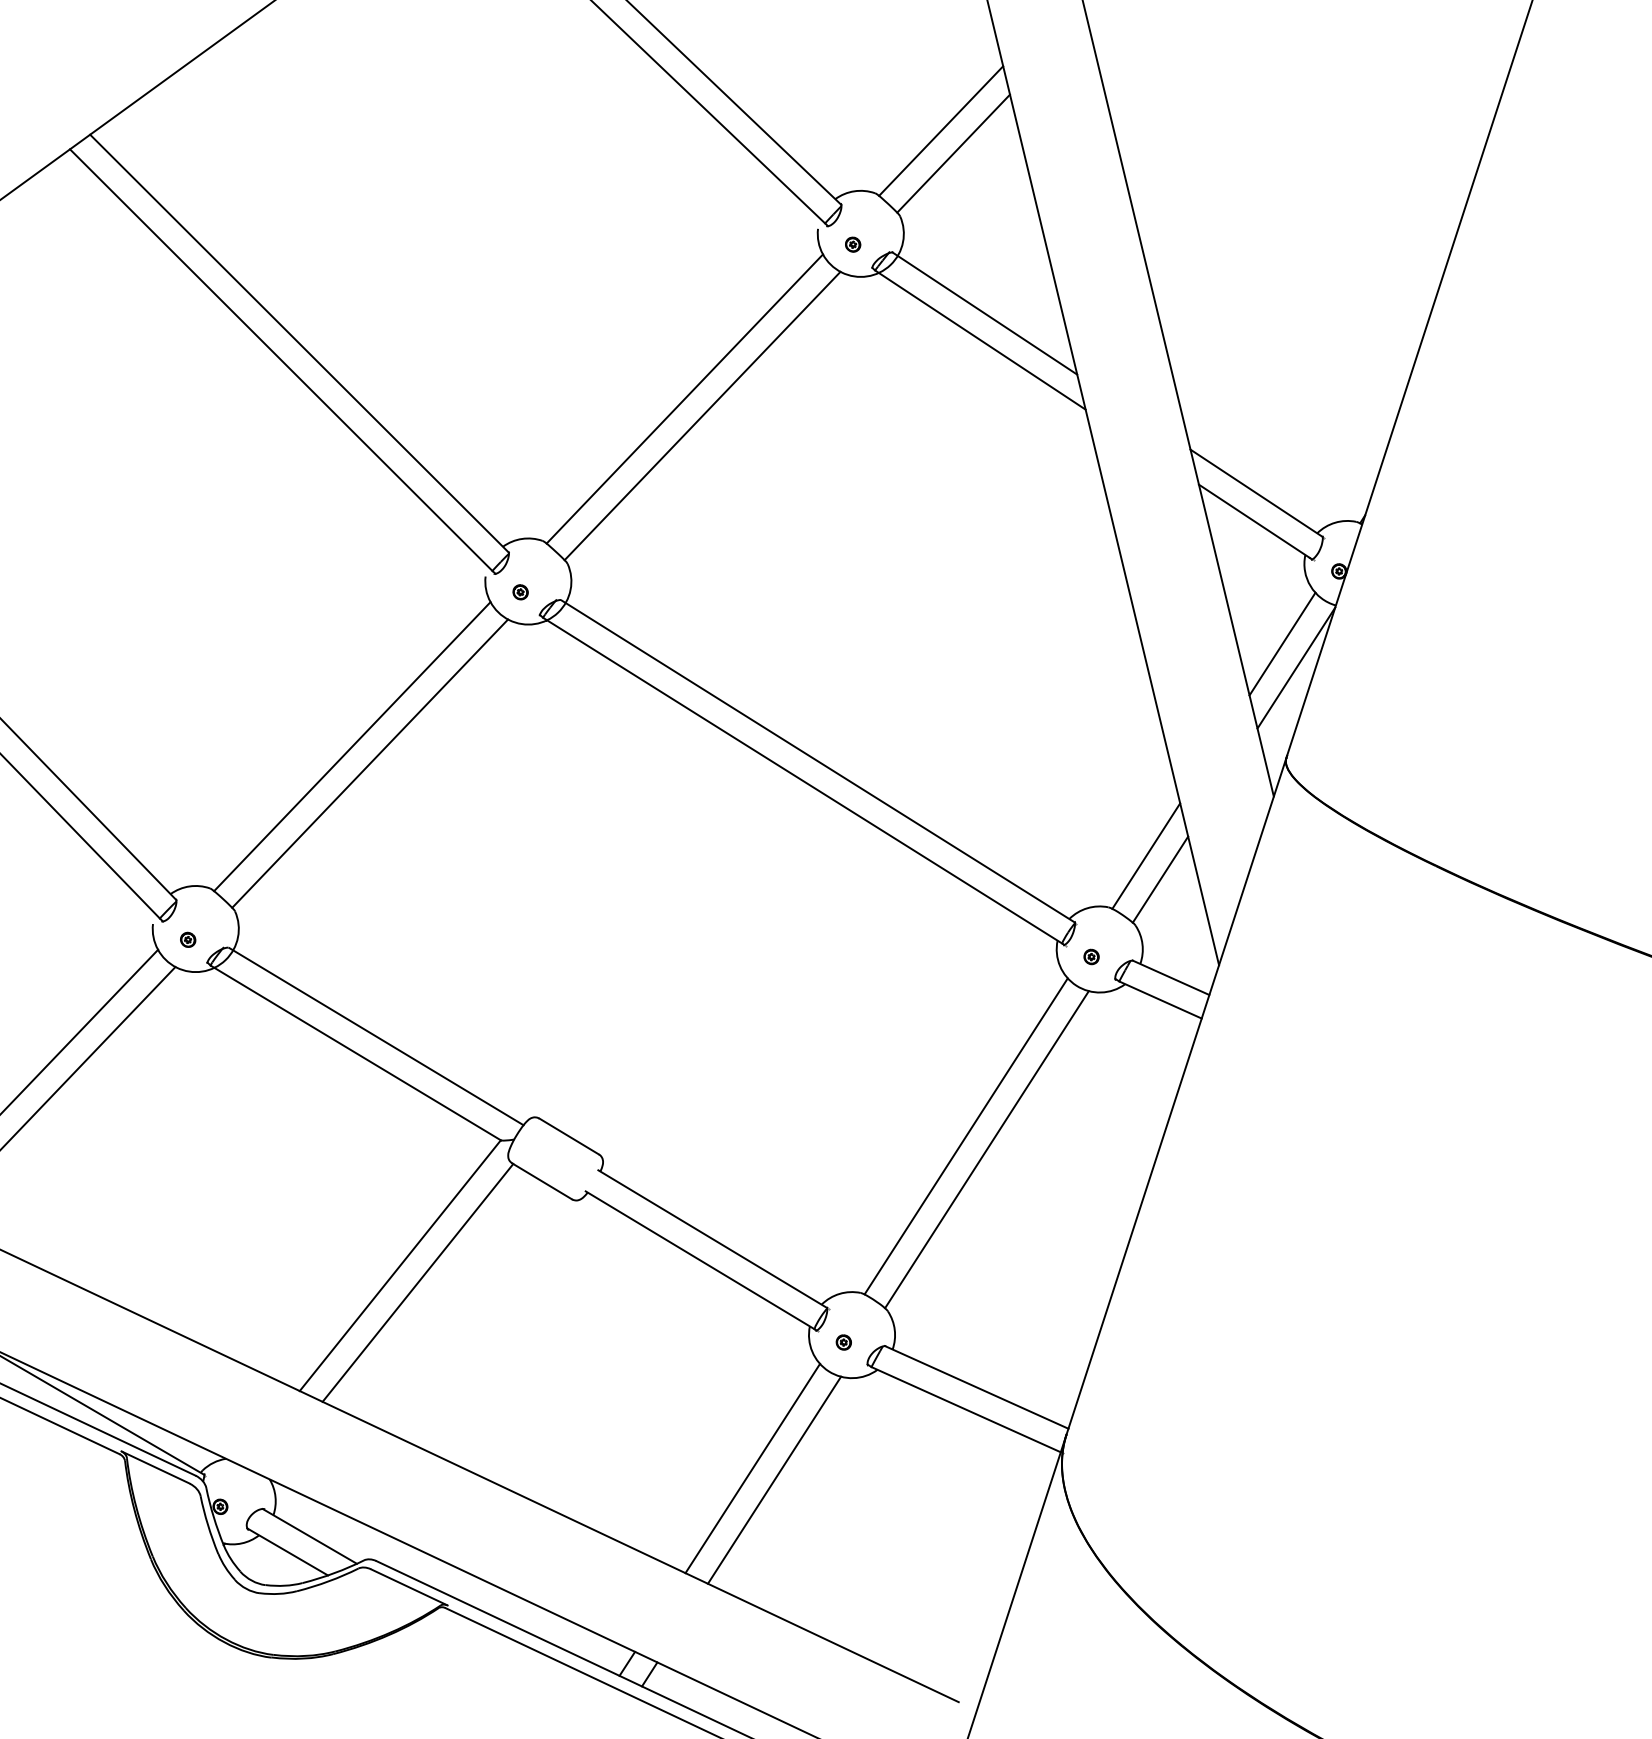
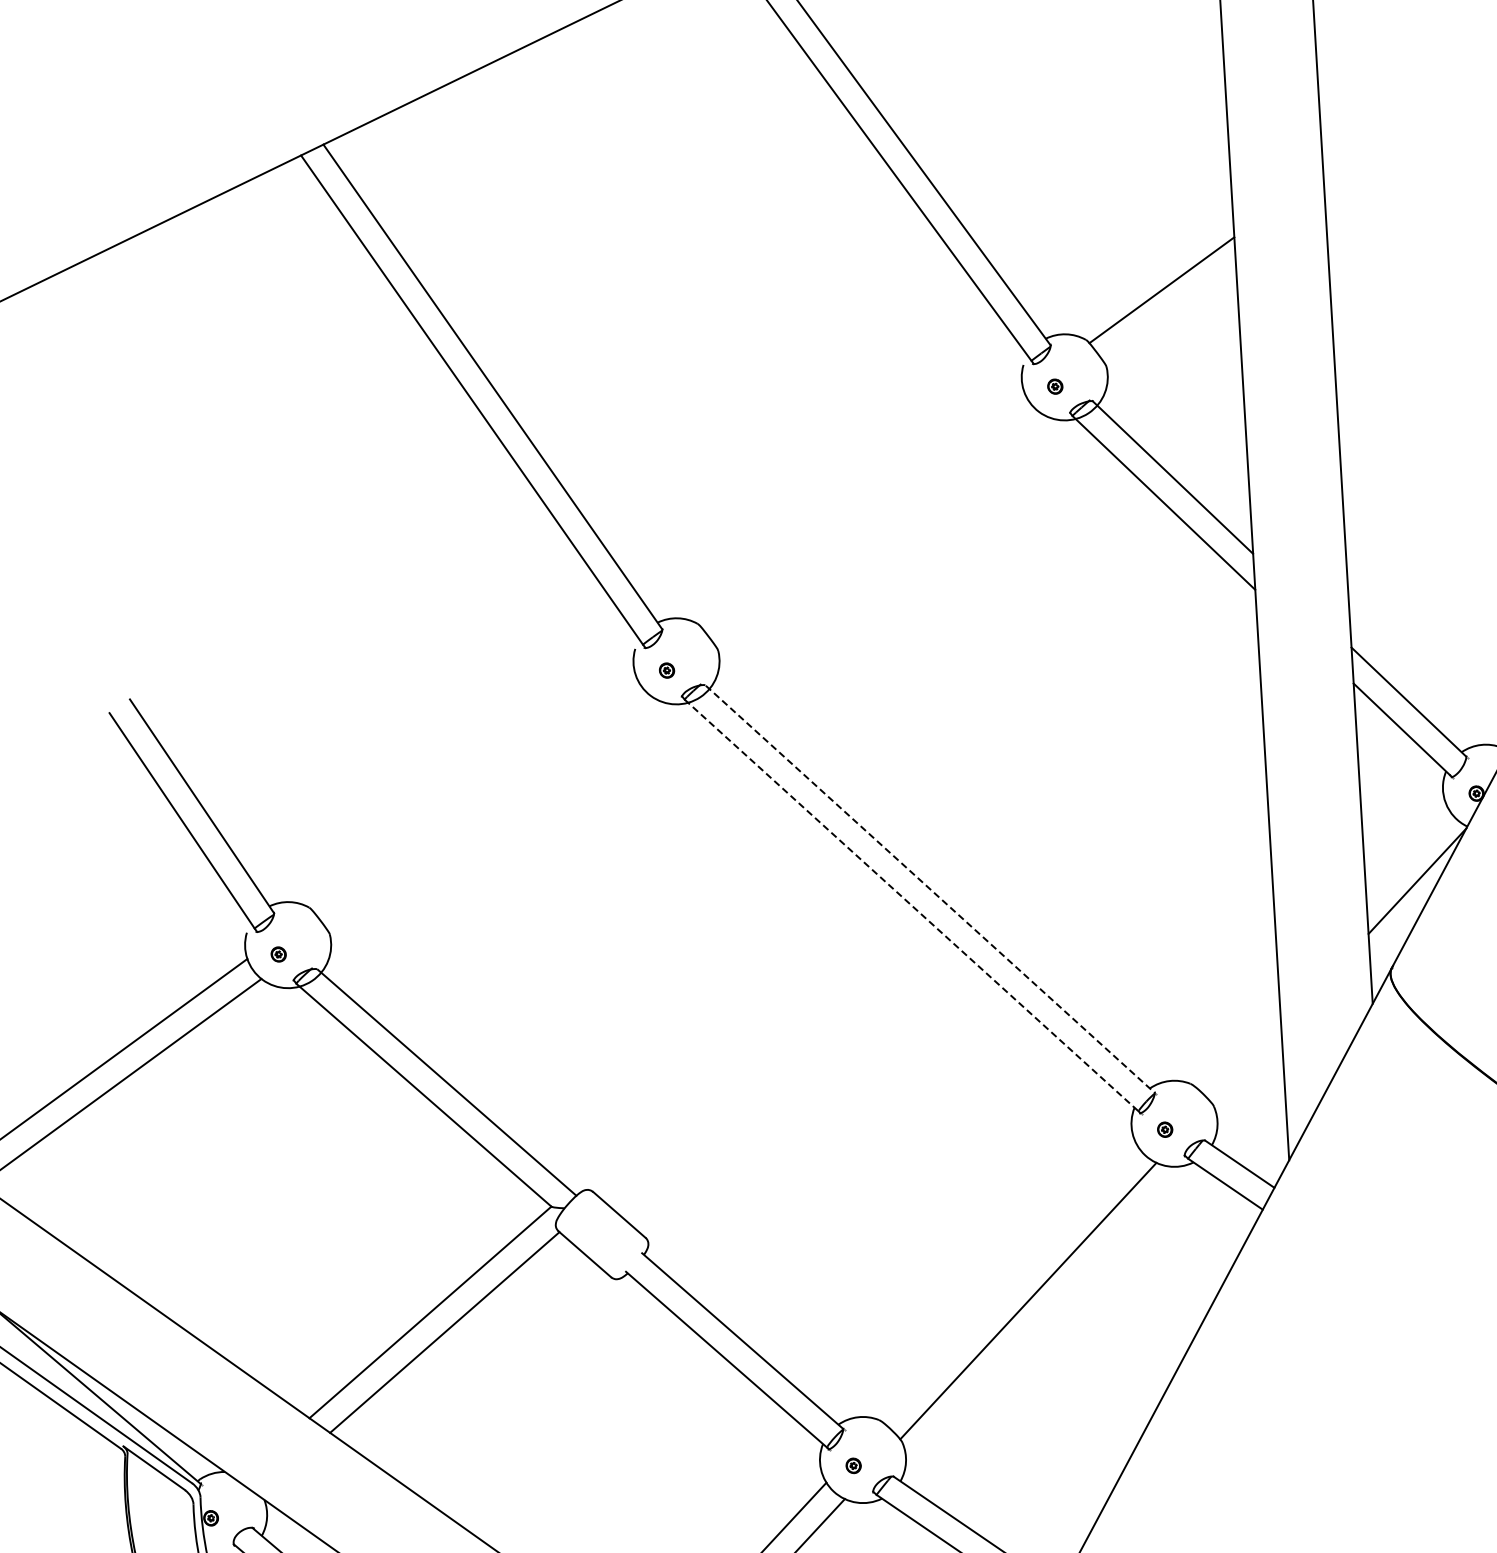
line: (953, 153) -> (1170, 314), removed
line: (684, 398) -> (862, 508), removed
line: (702, 415) -> (877, 528), removed
line: (1282, 643) -> (1408, 854), removed
line: (352, 746) -> (474, 792), removed
line: (818, 761) -> (930, 889), solid -> dashed
line: (370, 763) -> (489, 812), removed
line: (802, 780) -> (911, 905), solid -> dashed
line: (1146, 855) -> (1237, 1039), removed
line: (1160, 879) -> (1246, 1065), removed
line: (965, 1136) -> (1009, 1284), removed

